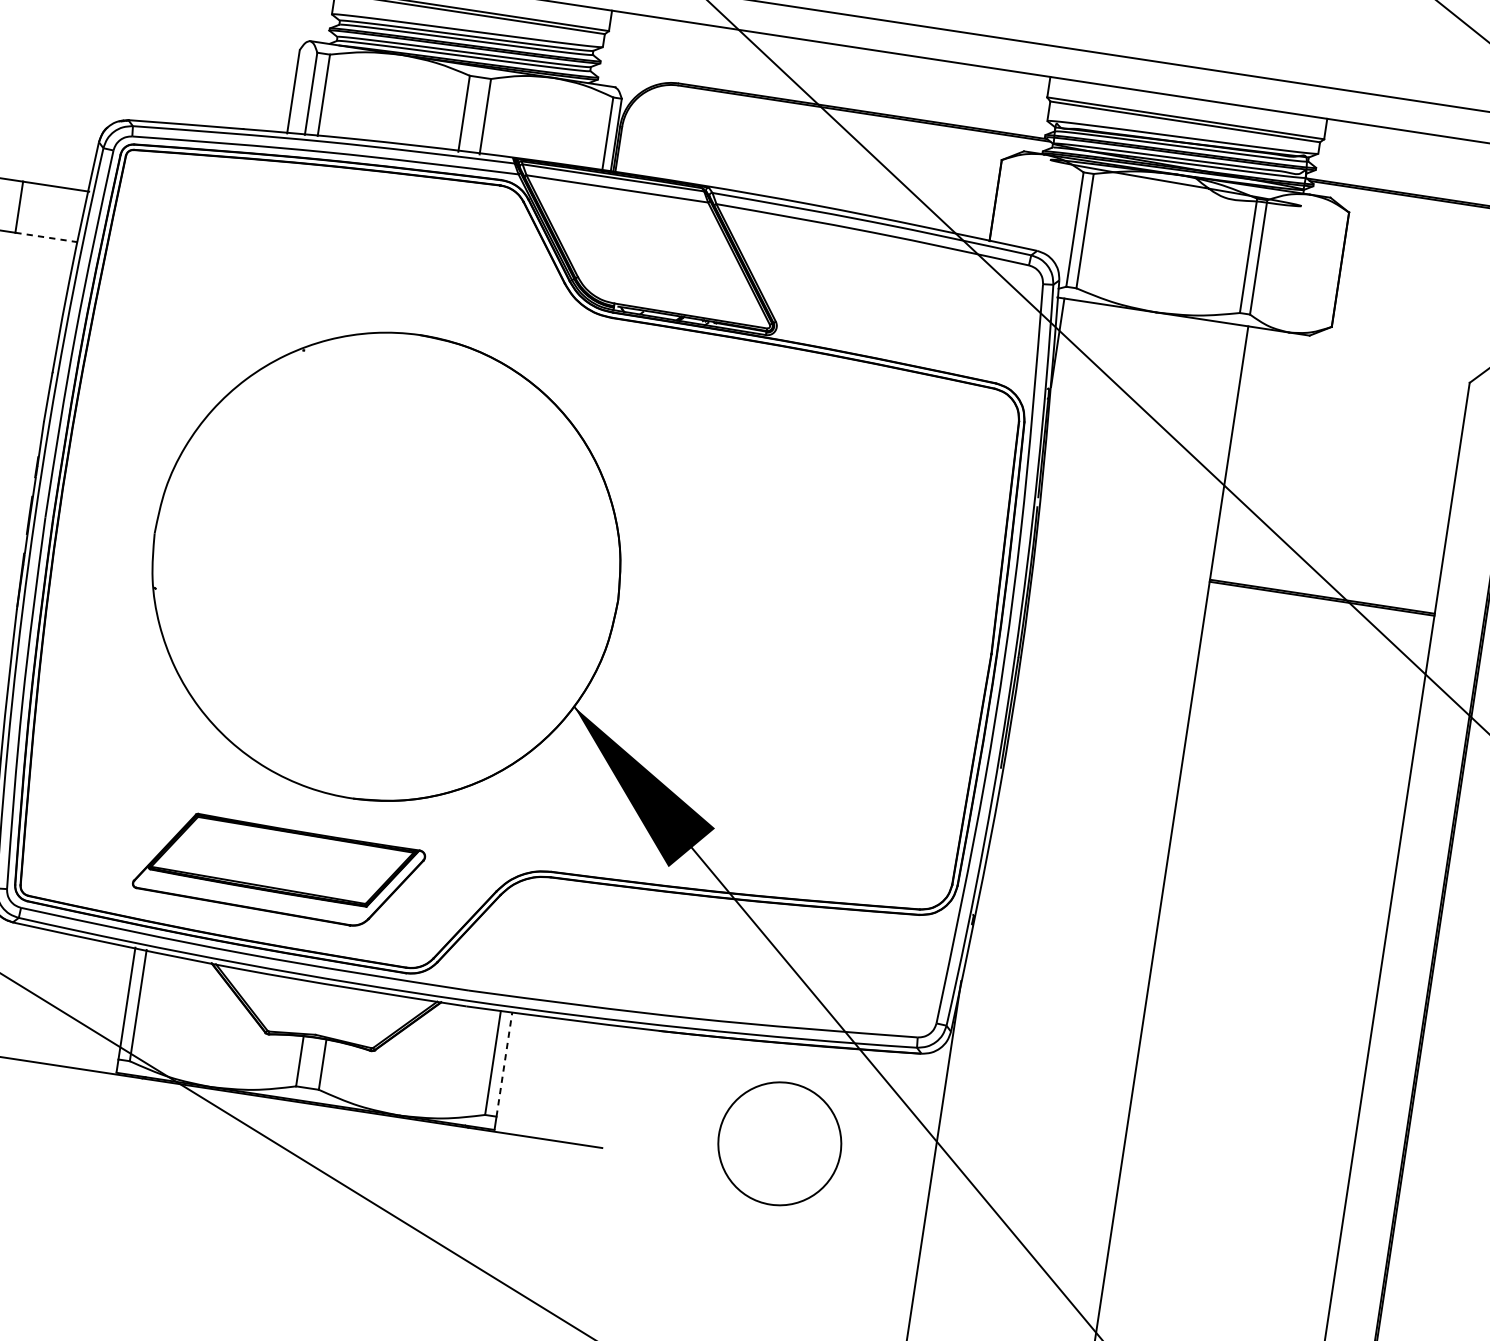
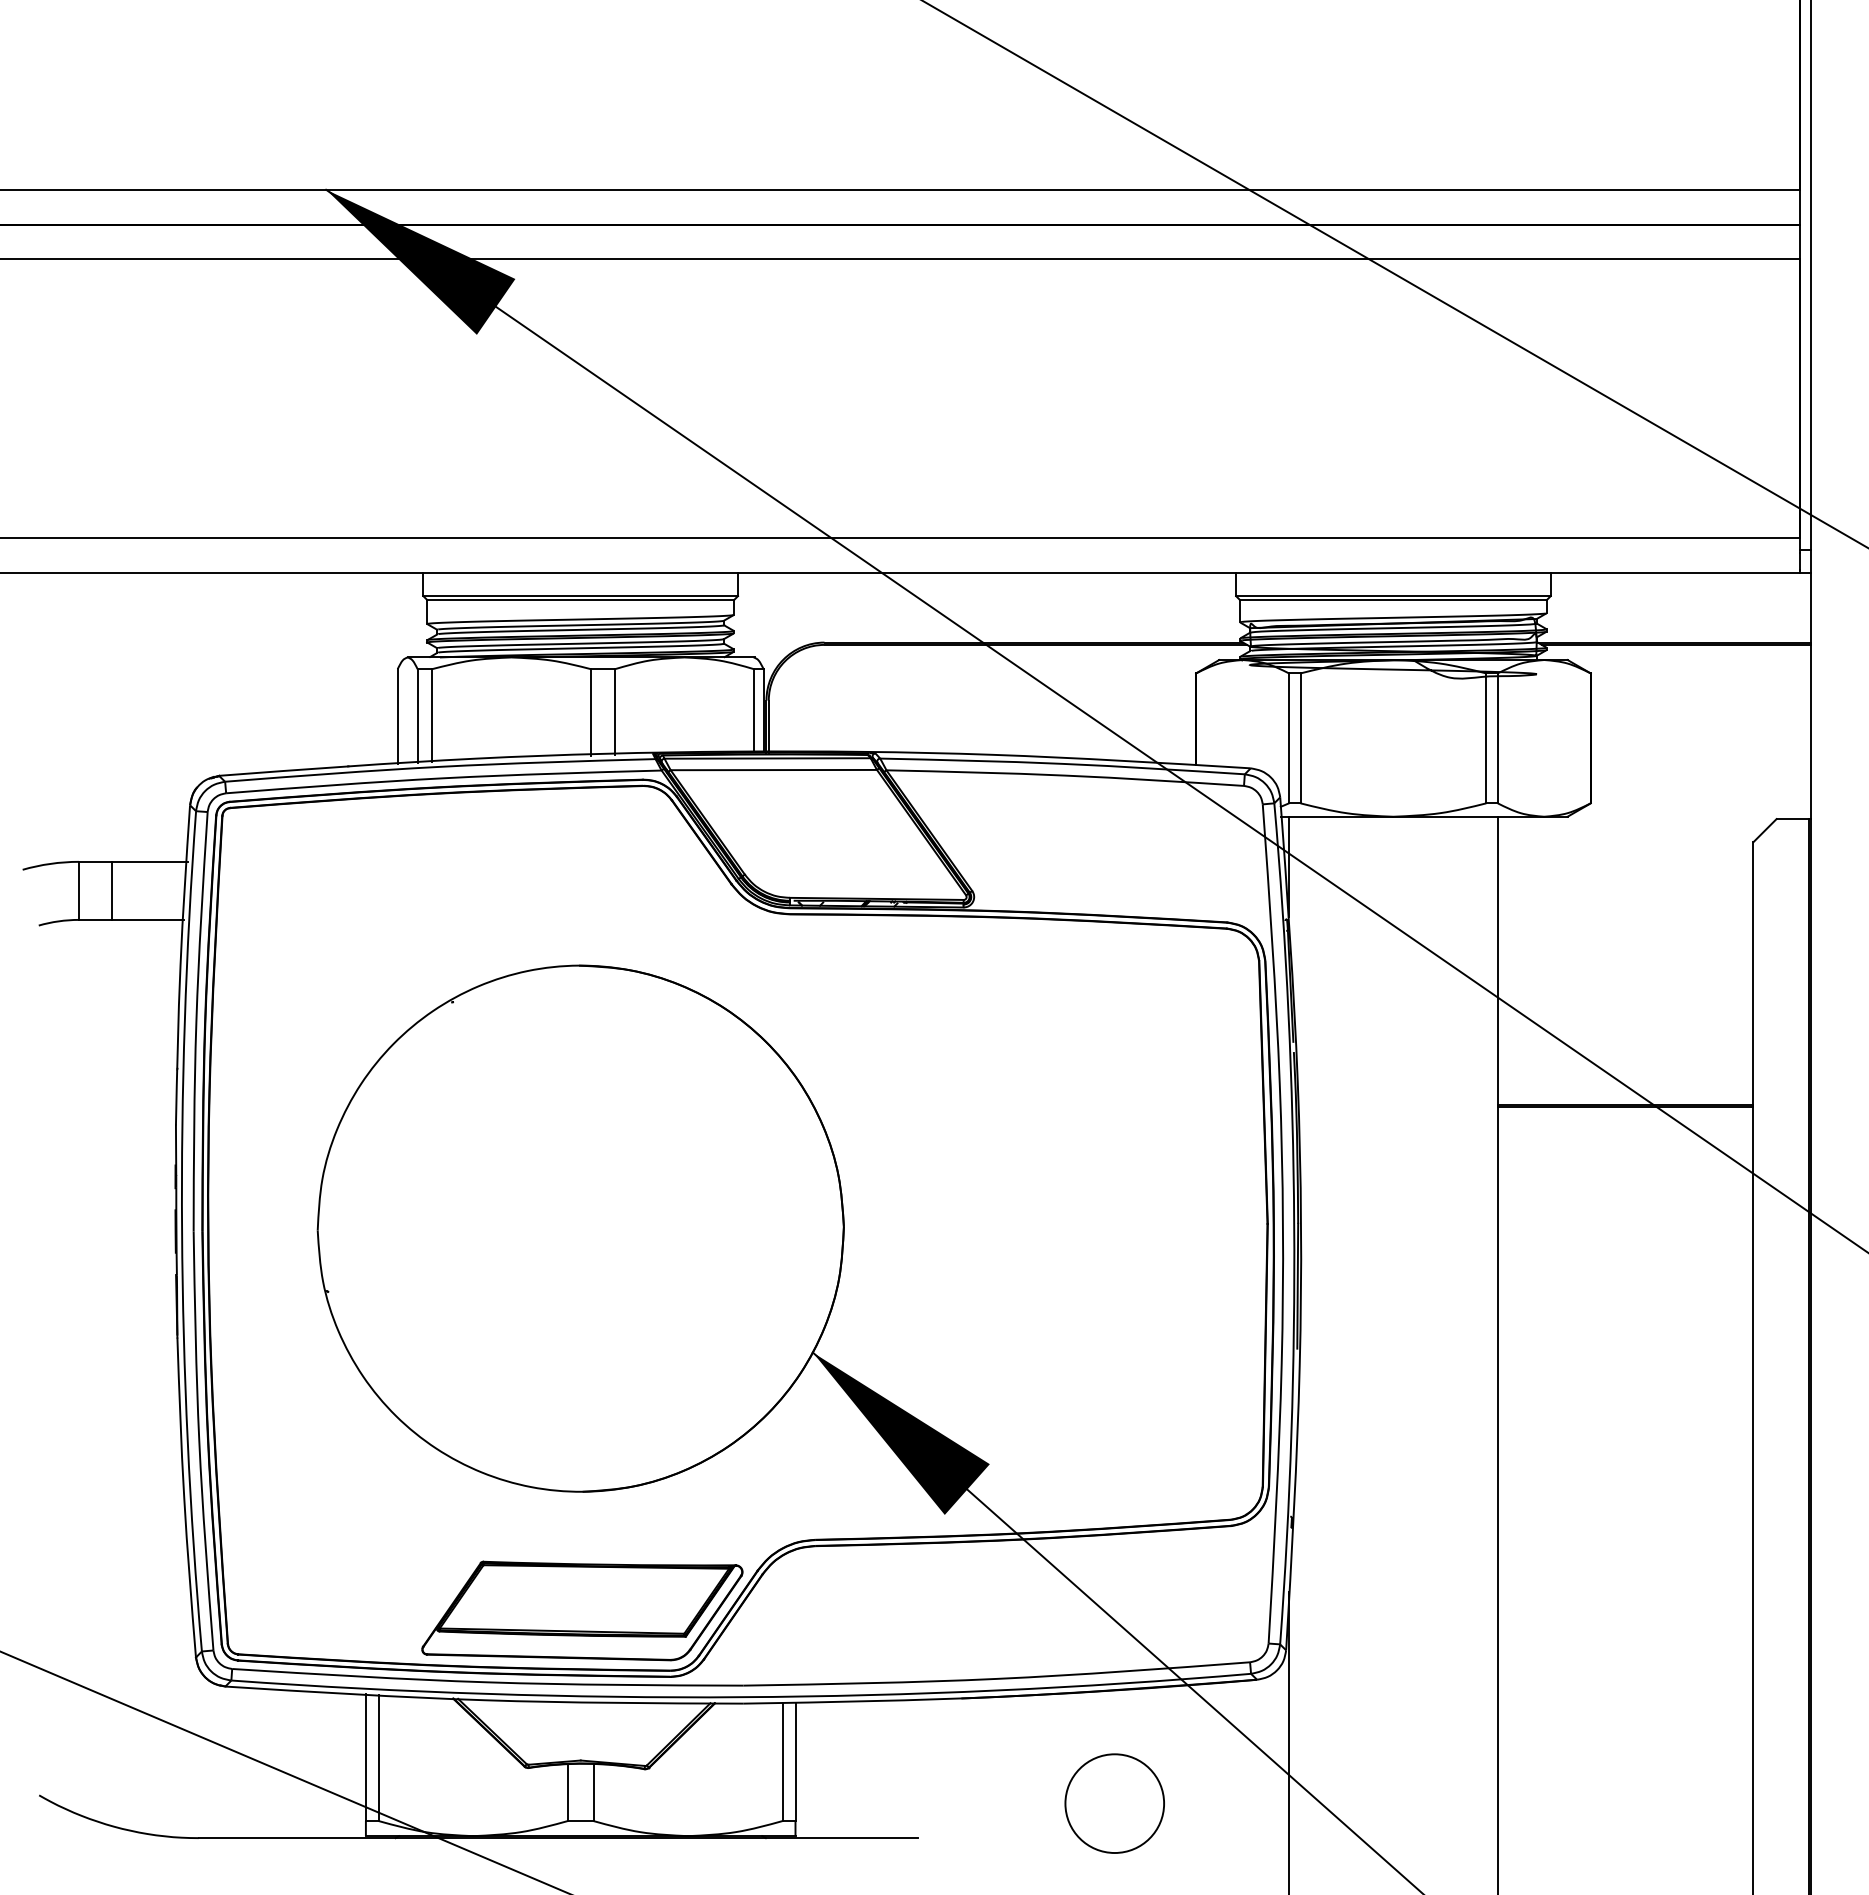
line: (47, 237) -> (148, 919), dashed -> solid
part: (279, 869) -> (582, 1610), moved
line: (504, 1064) -> (795, 1761), dashed -> solid
circle: (779, 1143) -> (1114, 1803), size x0.71

